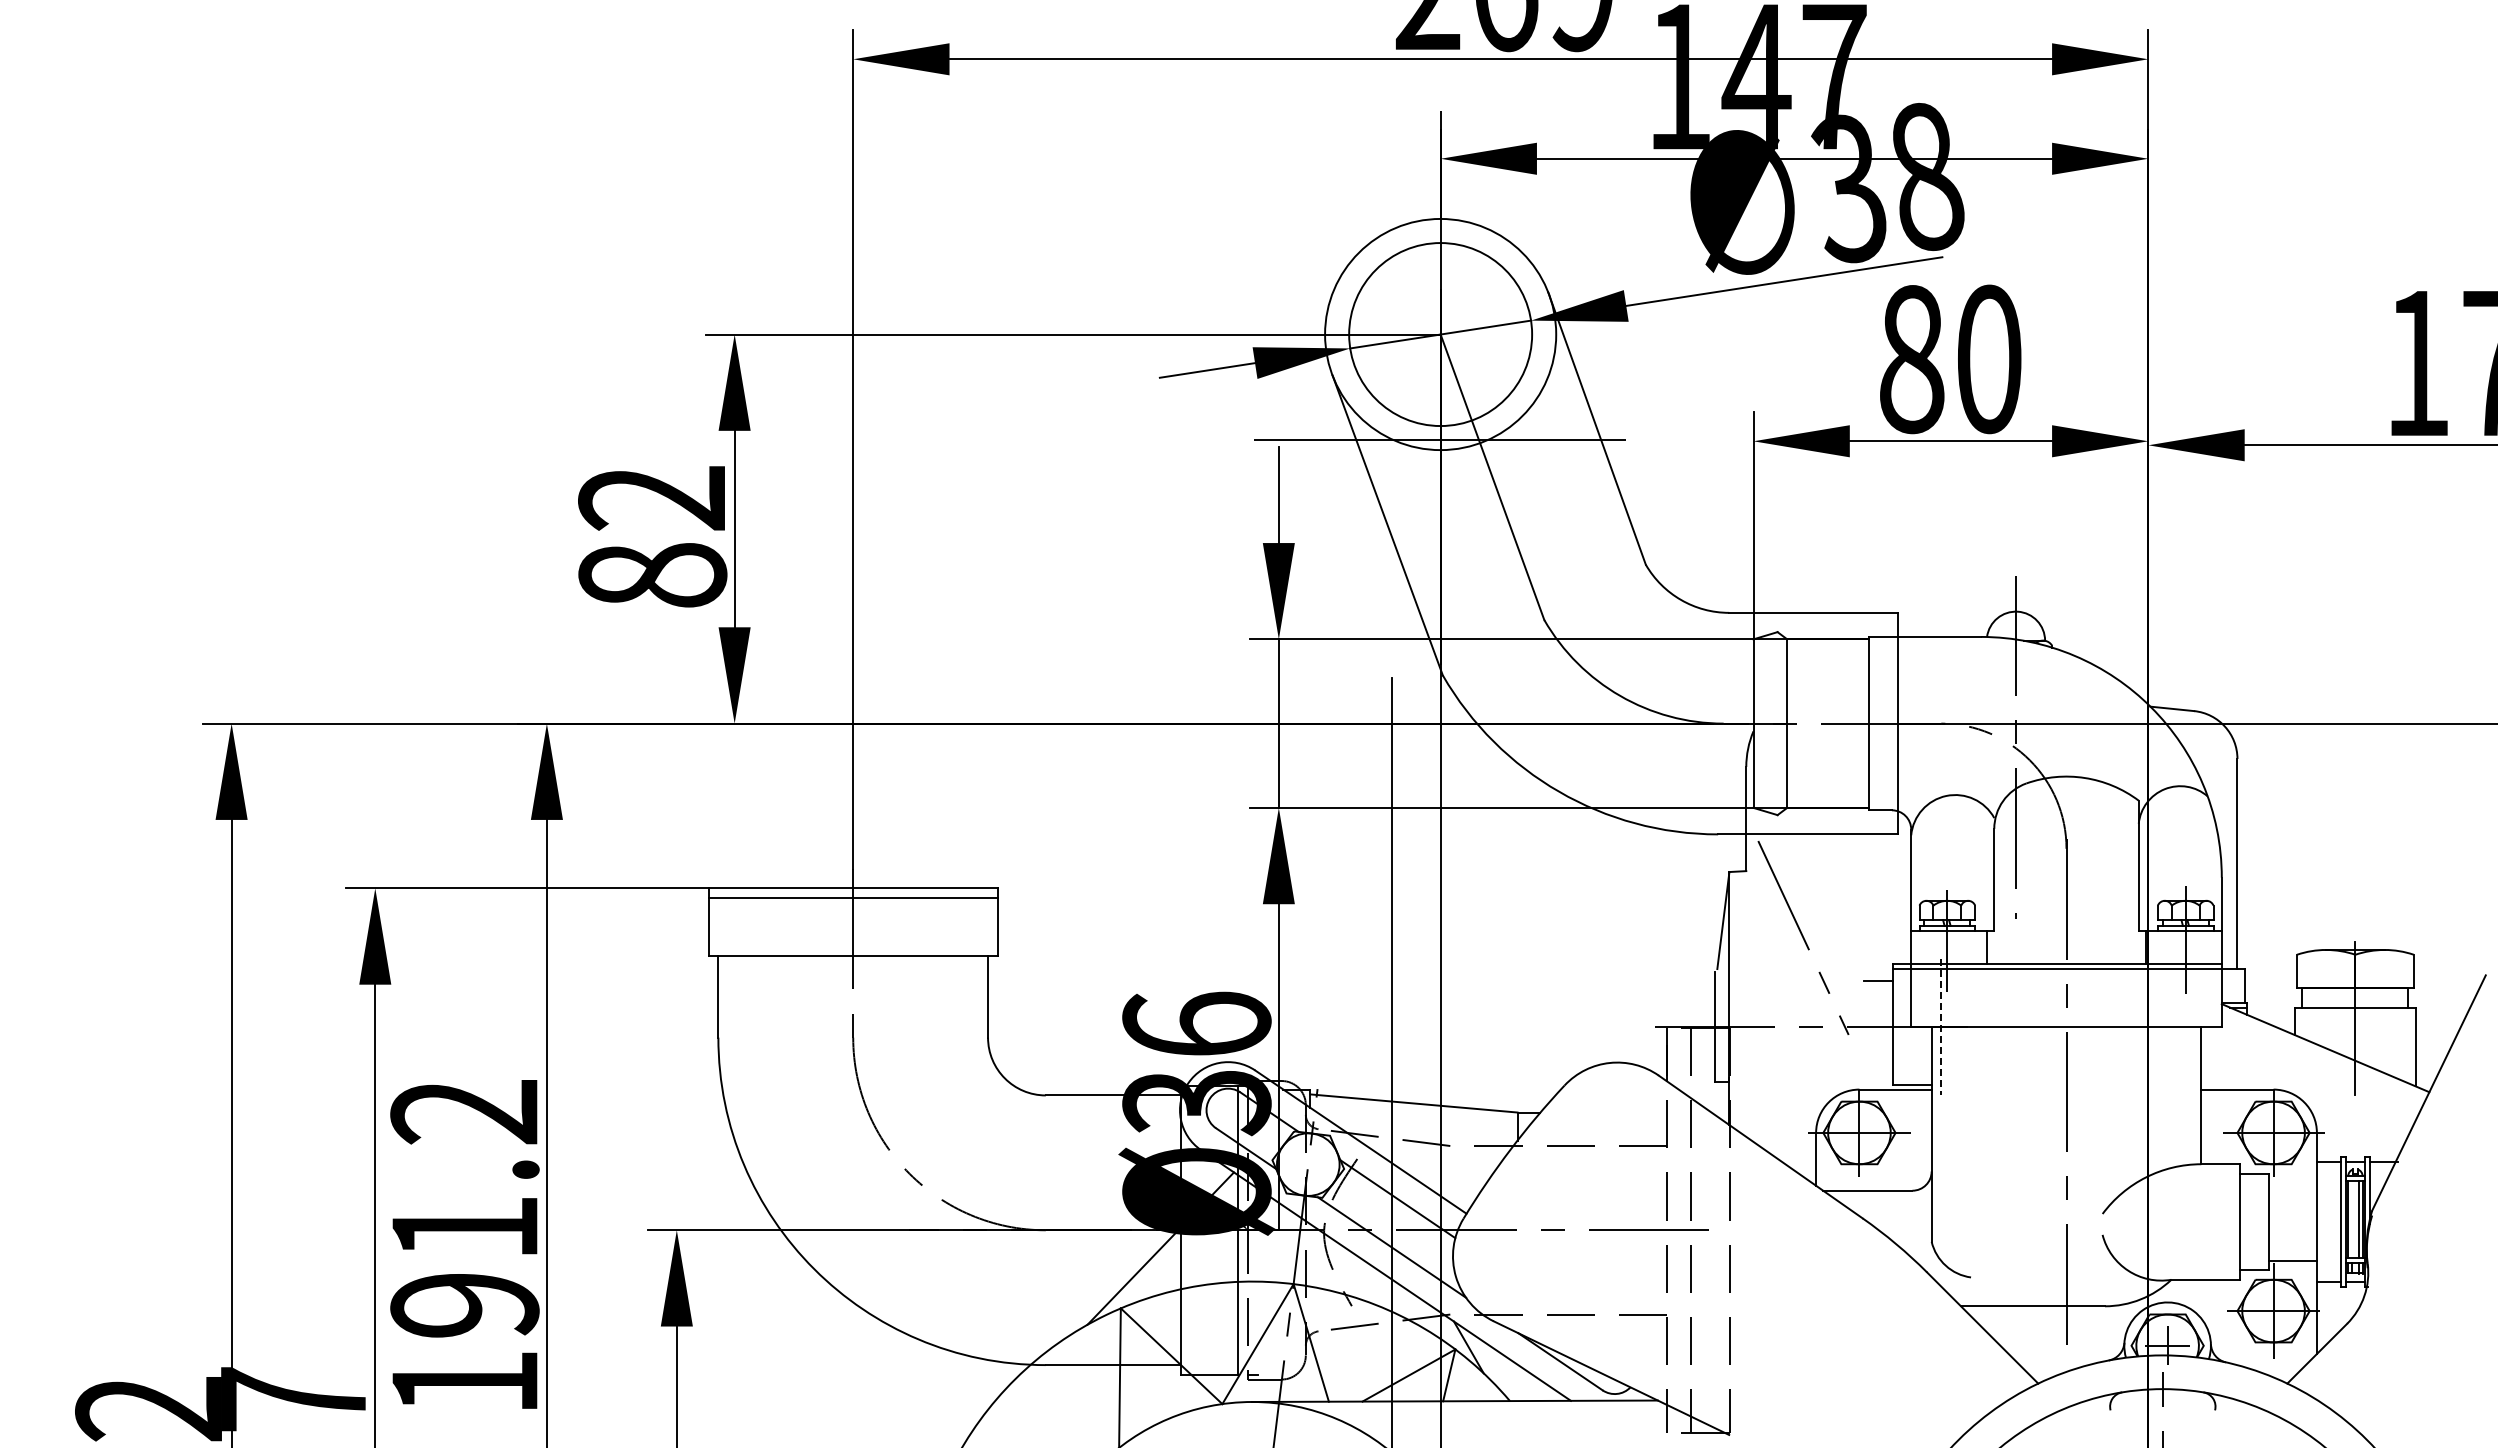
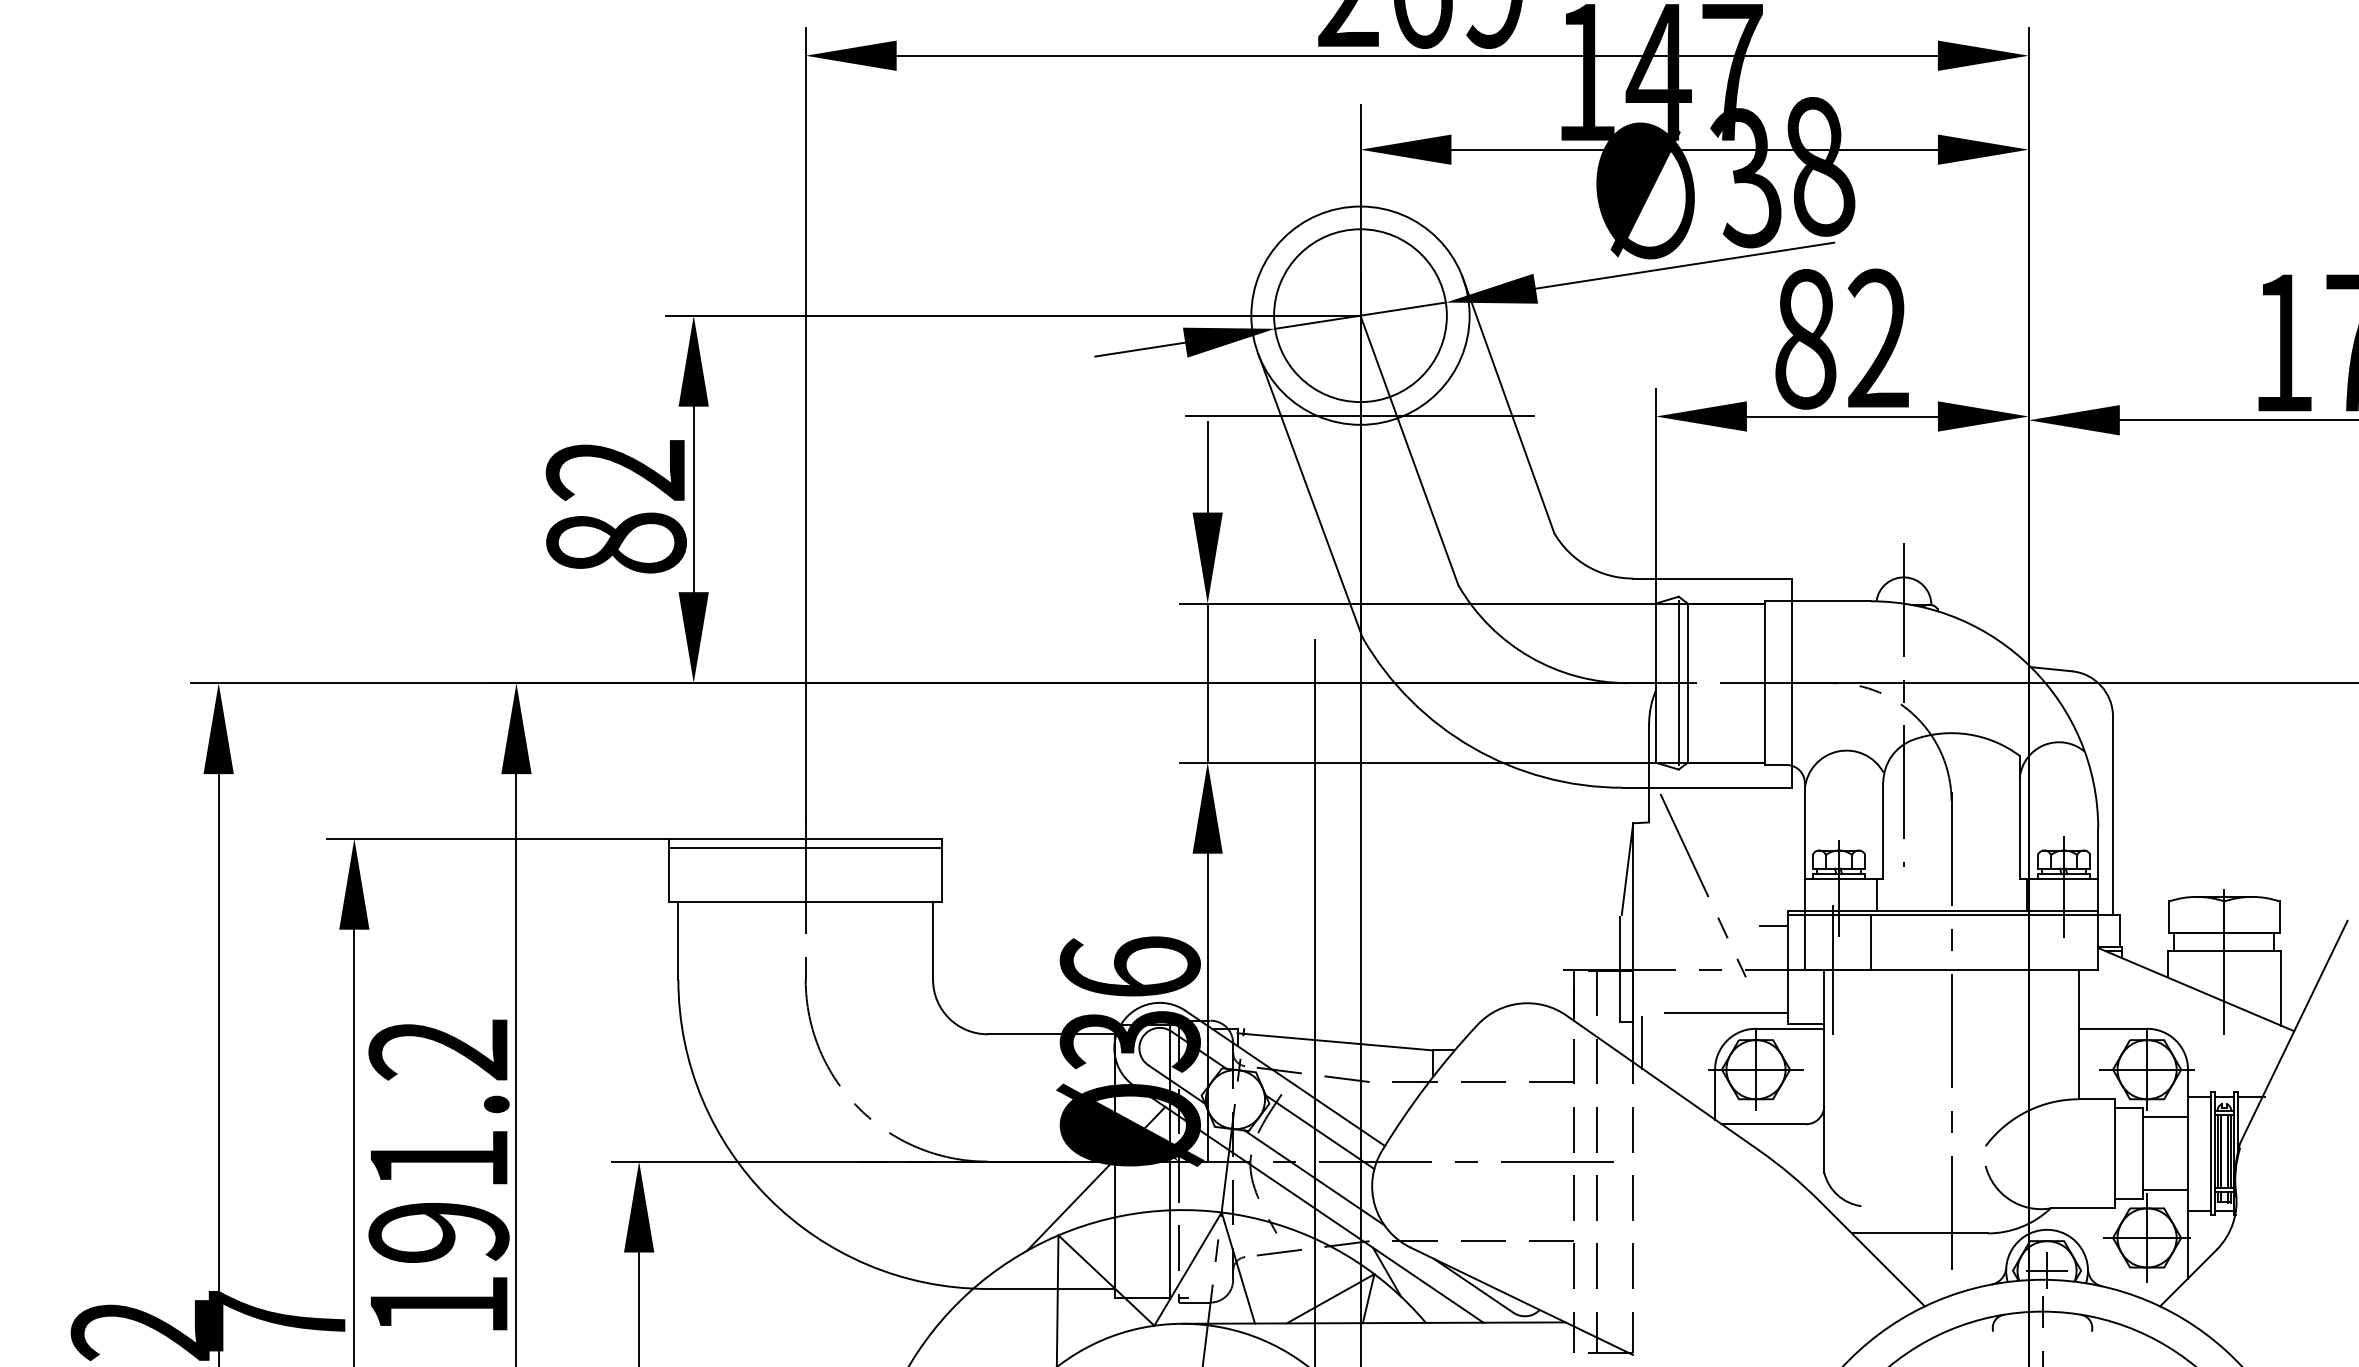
text: (1988, 359) -> (1877, 339), 80 -> 82
line: (1777, 723) -> (1678, 683), added
line: (1981, 998) -> (1871, 942), added
line: (1941, 1027) -> (1833, 970), dashed -> solid
line: (1828, 1072) -> (1726, 1012), added
line: (1739, 1104) -> (1642, 1042), added
line: (2292, 1183) -> (2164, 1117), added
line: (2351, 1219) -> (2220, 1151), added

